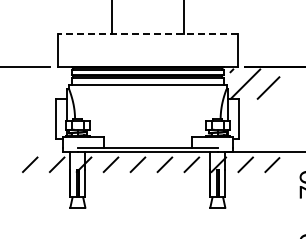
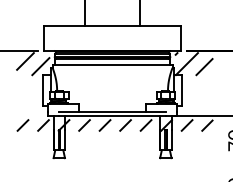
line: (147, 33) -> (112, 25), dashed -> solid
hatch: (43, 83) -> (33, 63), added

